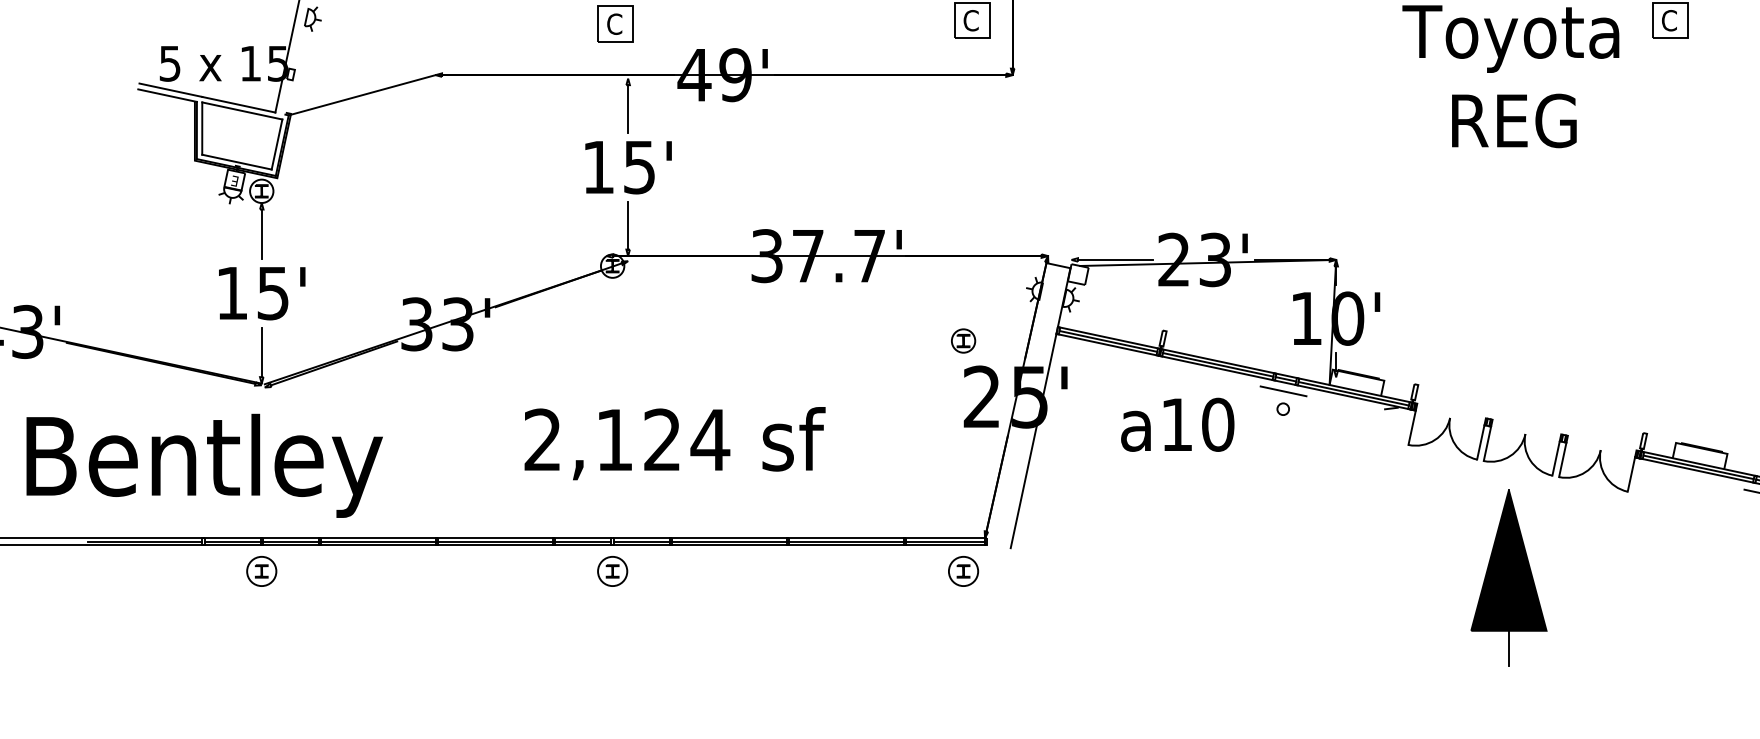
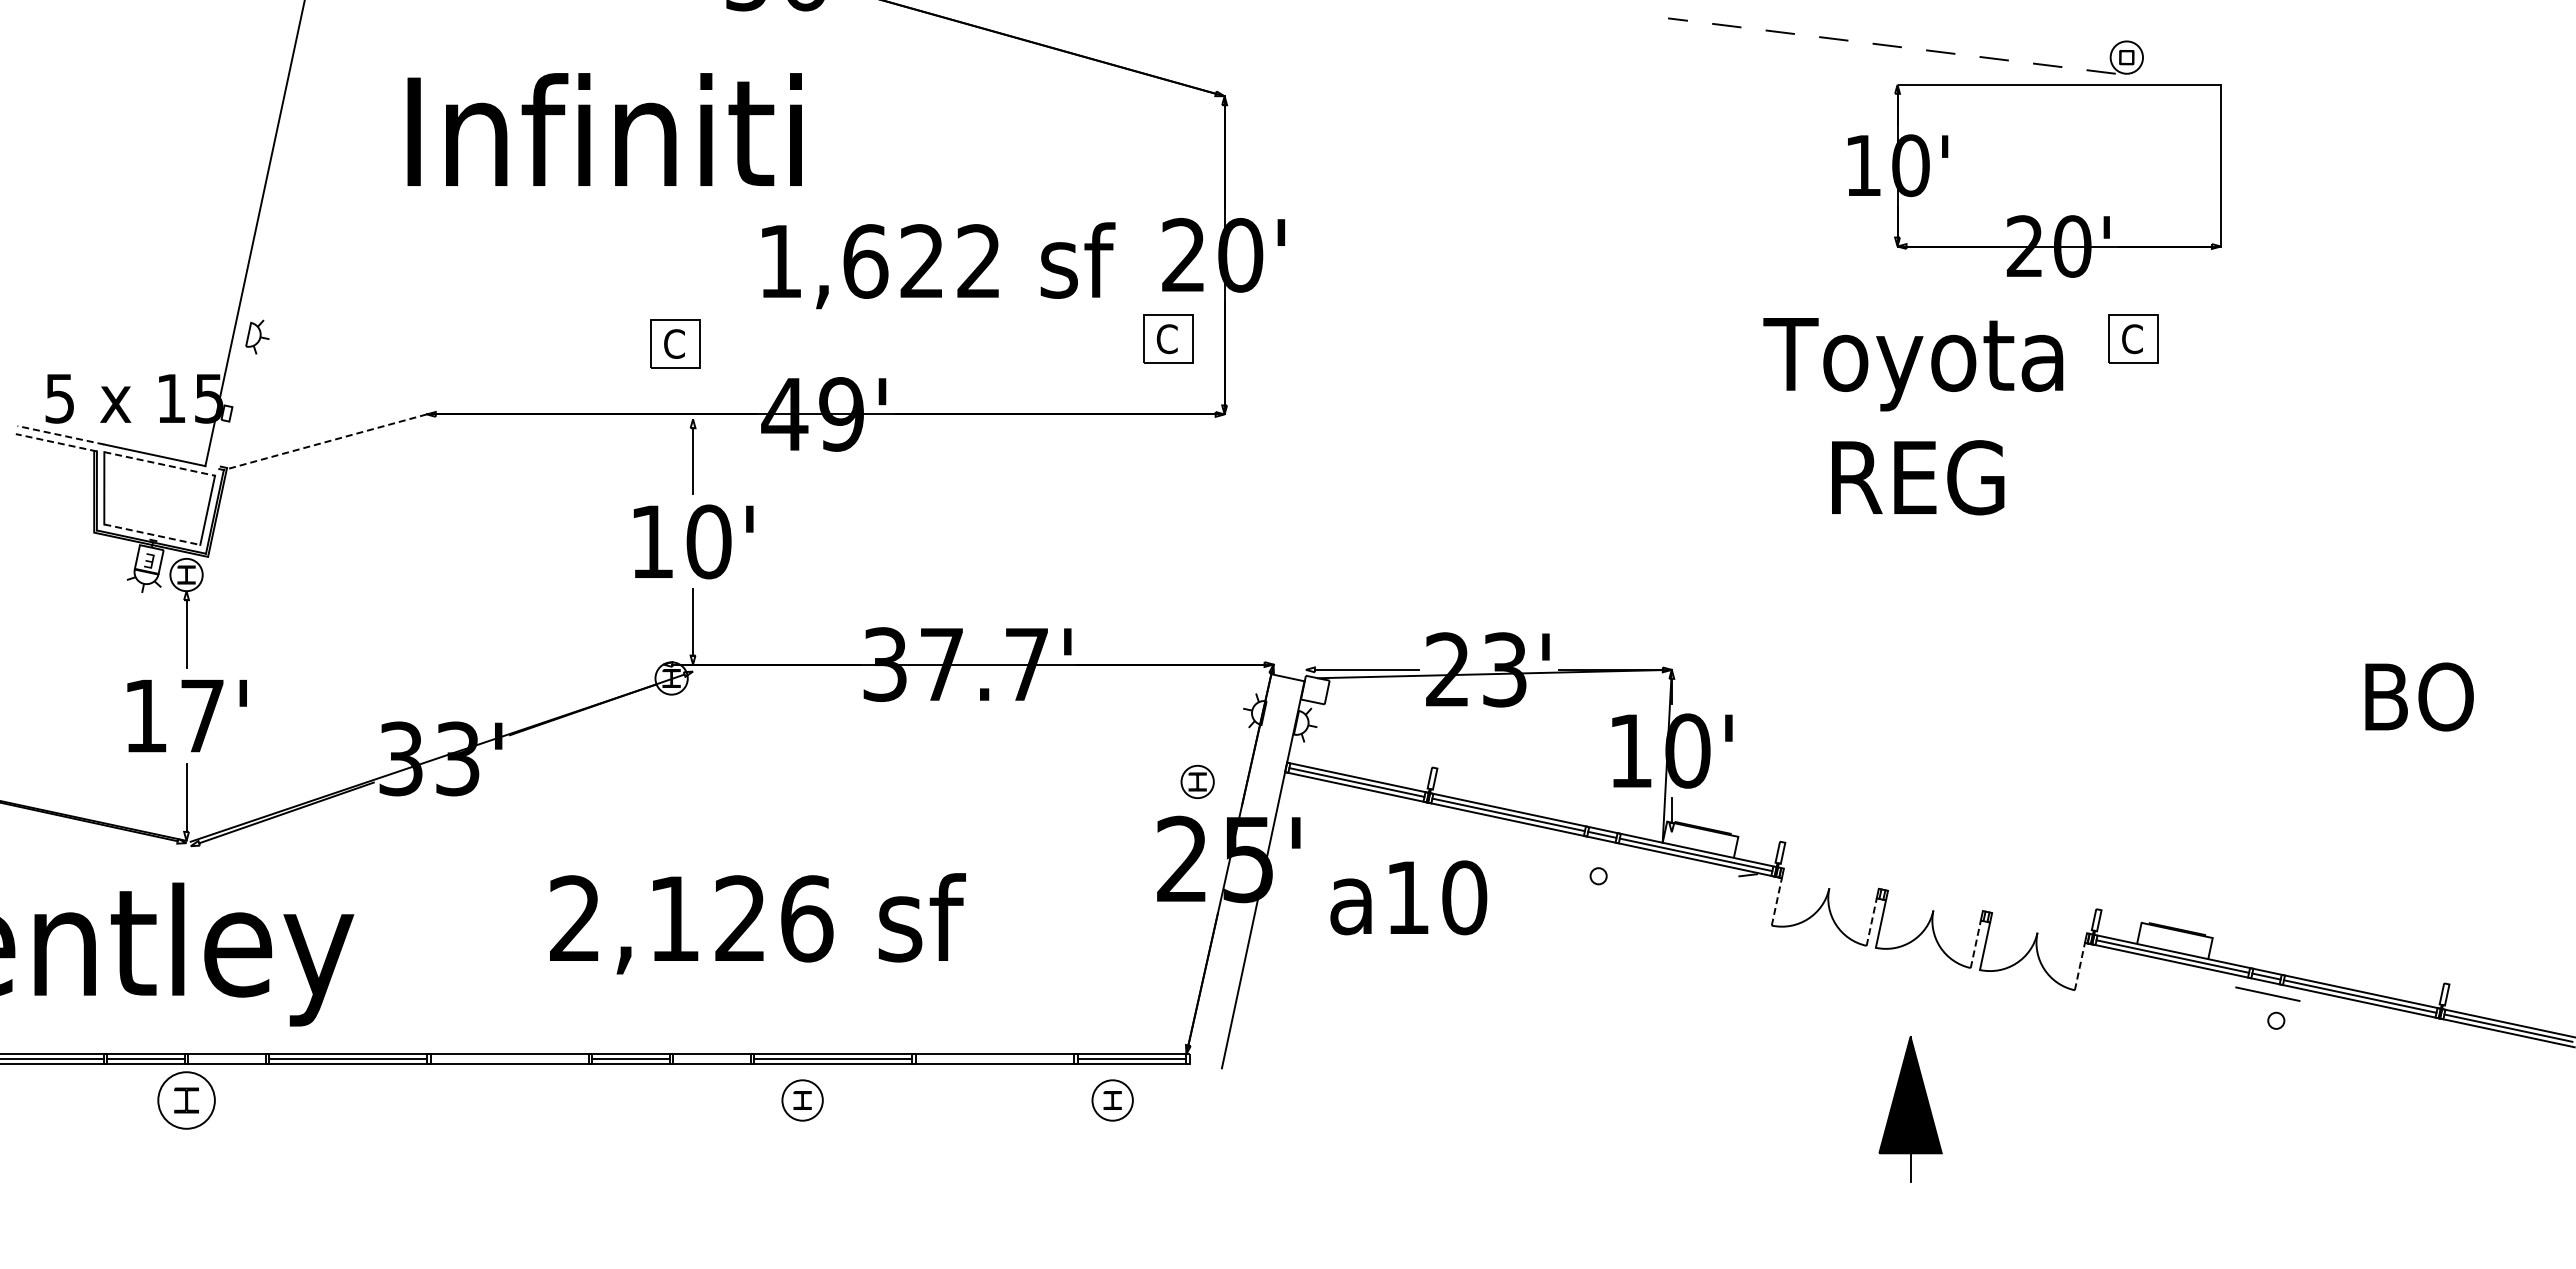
line: (170, 90) -> (60, 435), solid -> dashed
line: (166, 95) -> (55, 442), solid -> dashed
line: (361, 95) -> (324, 442), solid -> dashed
line: (242, 110) -> (159, 463), solid -> dashed
line: (237, 162) -> (152, 534), solid -> dashed
text: (639, 167) -> (708, 541), 15' -> 10'
text: (273, 293) -> (202, 716), 15' -> 17'
part: (963, 340) -> (1197, 781), moved
line: (1283, 391) -> (1598, 851), removed
text: (1177, 424) -> (1408, 897), moved
line: (1411, 427) -> (1776, 901), solid -> dashed
text: (710, 439) -> (806, 918), 2,124 -> 2,126
line: (1480, 441) -> (1871, 921), solid -> dashed
line: (1555, 457) -> (1975, 943), solid -> dashed
line: (1631, 474) -> (2080, 966), solid -> dashed
line: (290, 541) -> (226, 1059), removed
line: (495, 541) -> (509, 1059), removed
line: (641, 541) -> (711, 1059), removed
line: (846, 541) -> (994, 1059), removed
part: (261, 571) -> (186, 1100), size x1.4
part: (612, 571) -> (802, 1100), moved
part: (963, 571) -> (1112, 1100), moved
part: (1508, 577) -> (1910, 1109), size x0.6

